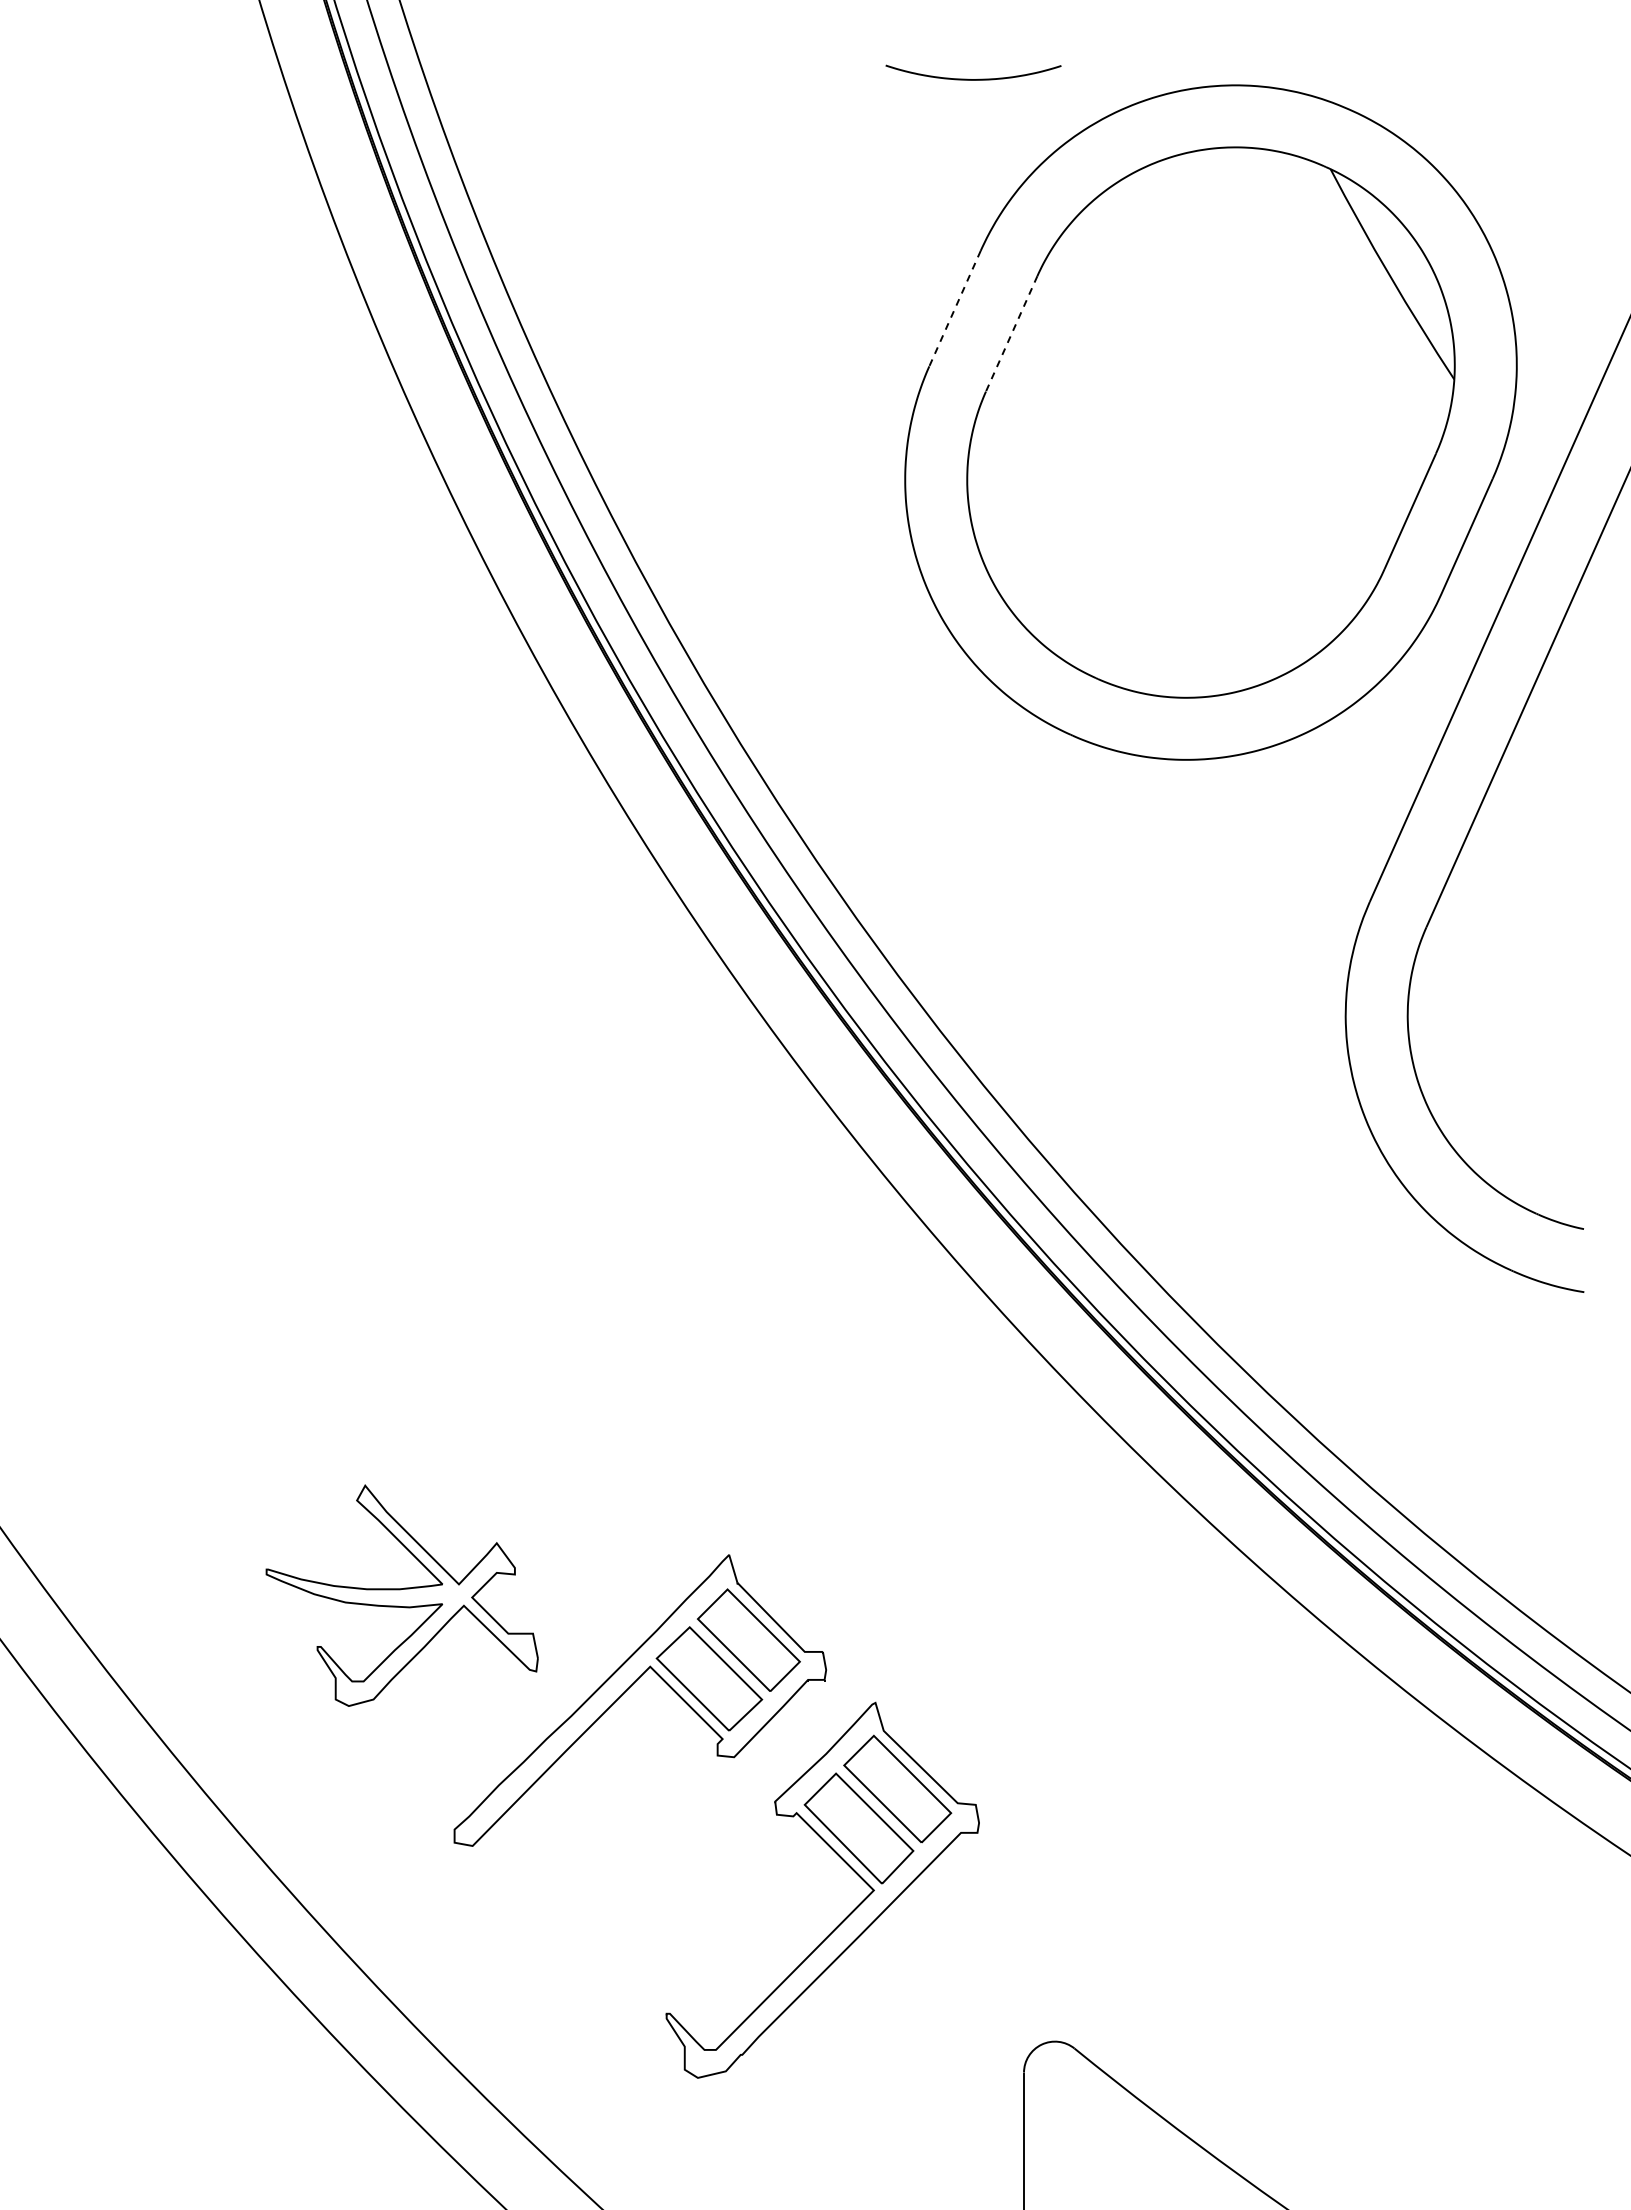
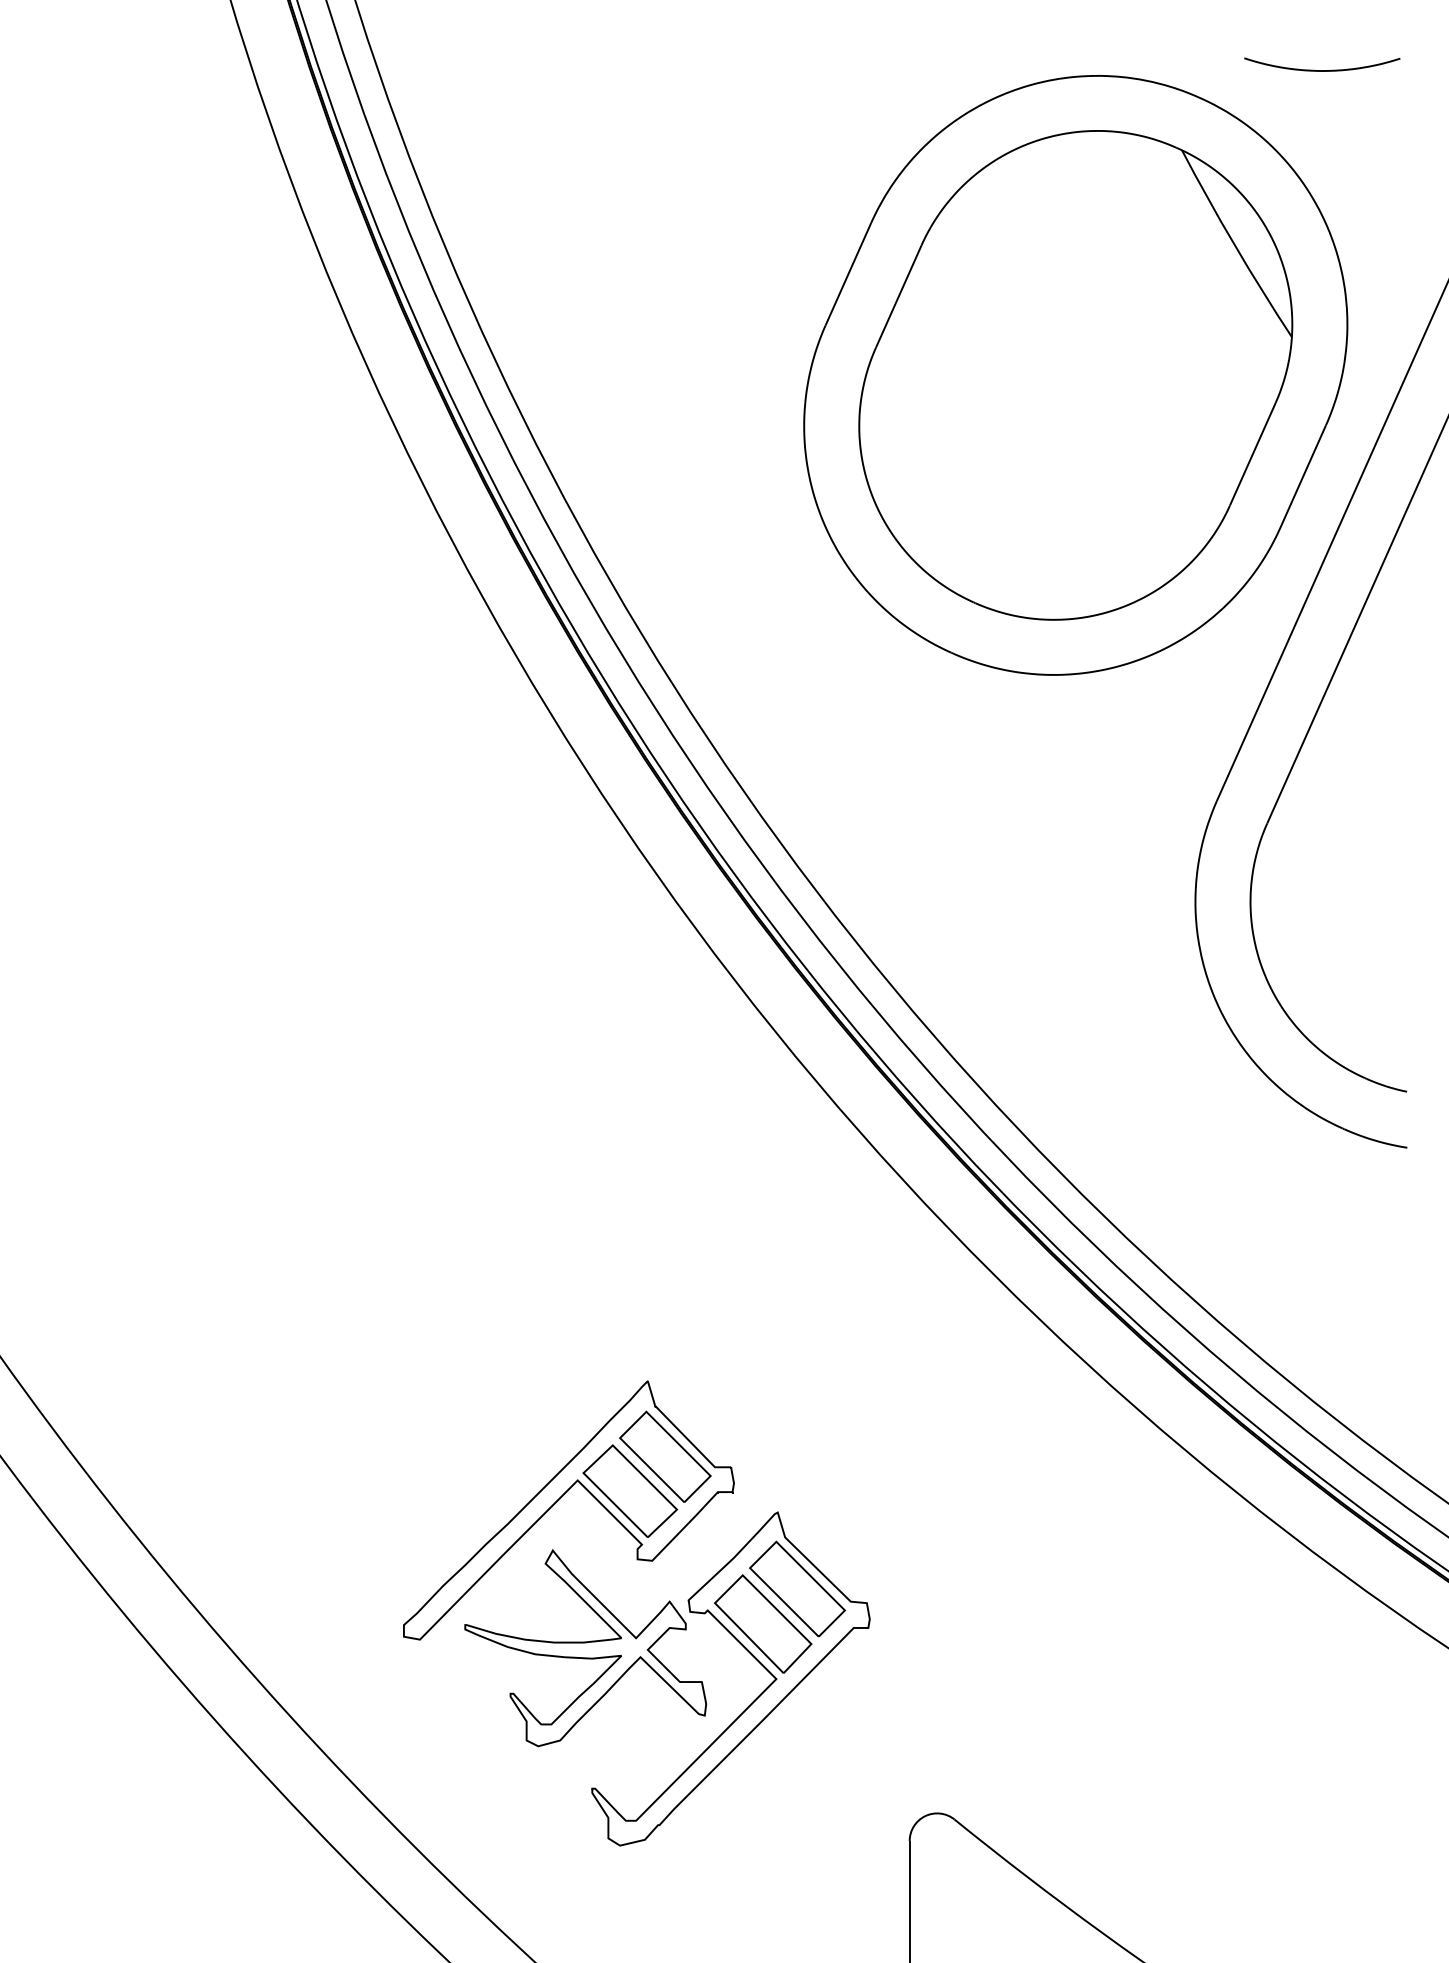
curve: (973, 79) -> (1322, 70), moved
line: (954, 309) -> (847, 274), dashed -> solid
line: (1011, 334) -> (898, 297), dashed -> solid
part: (401, 1595) -> (585, 1648), moved

